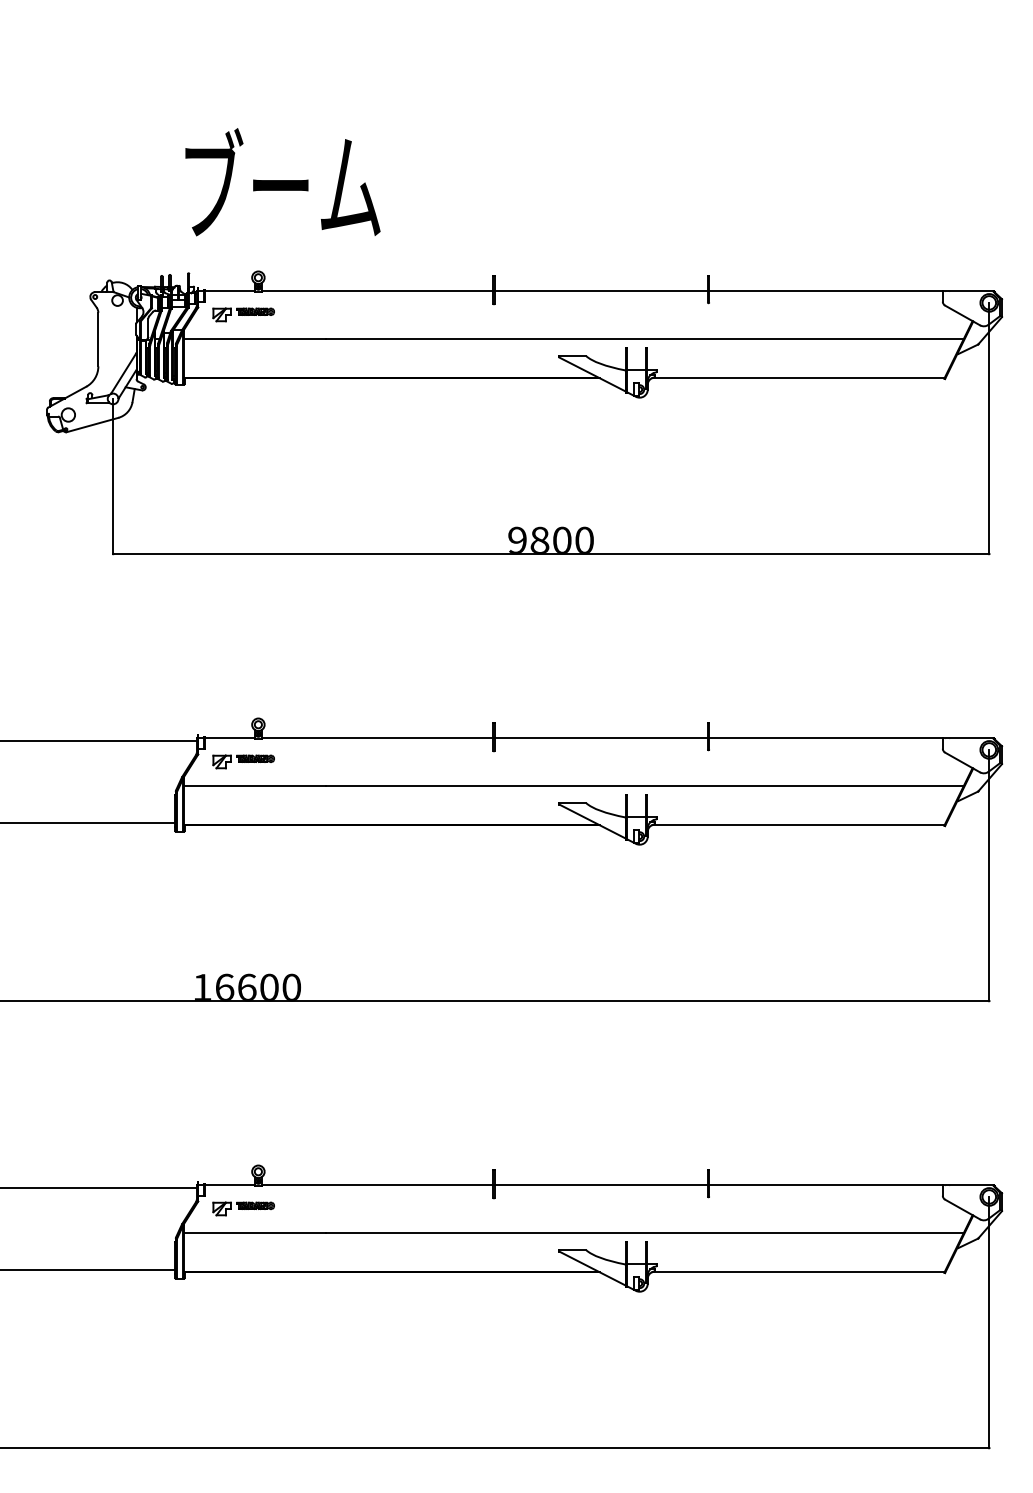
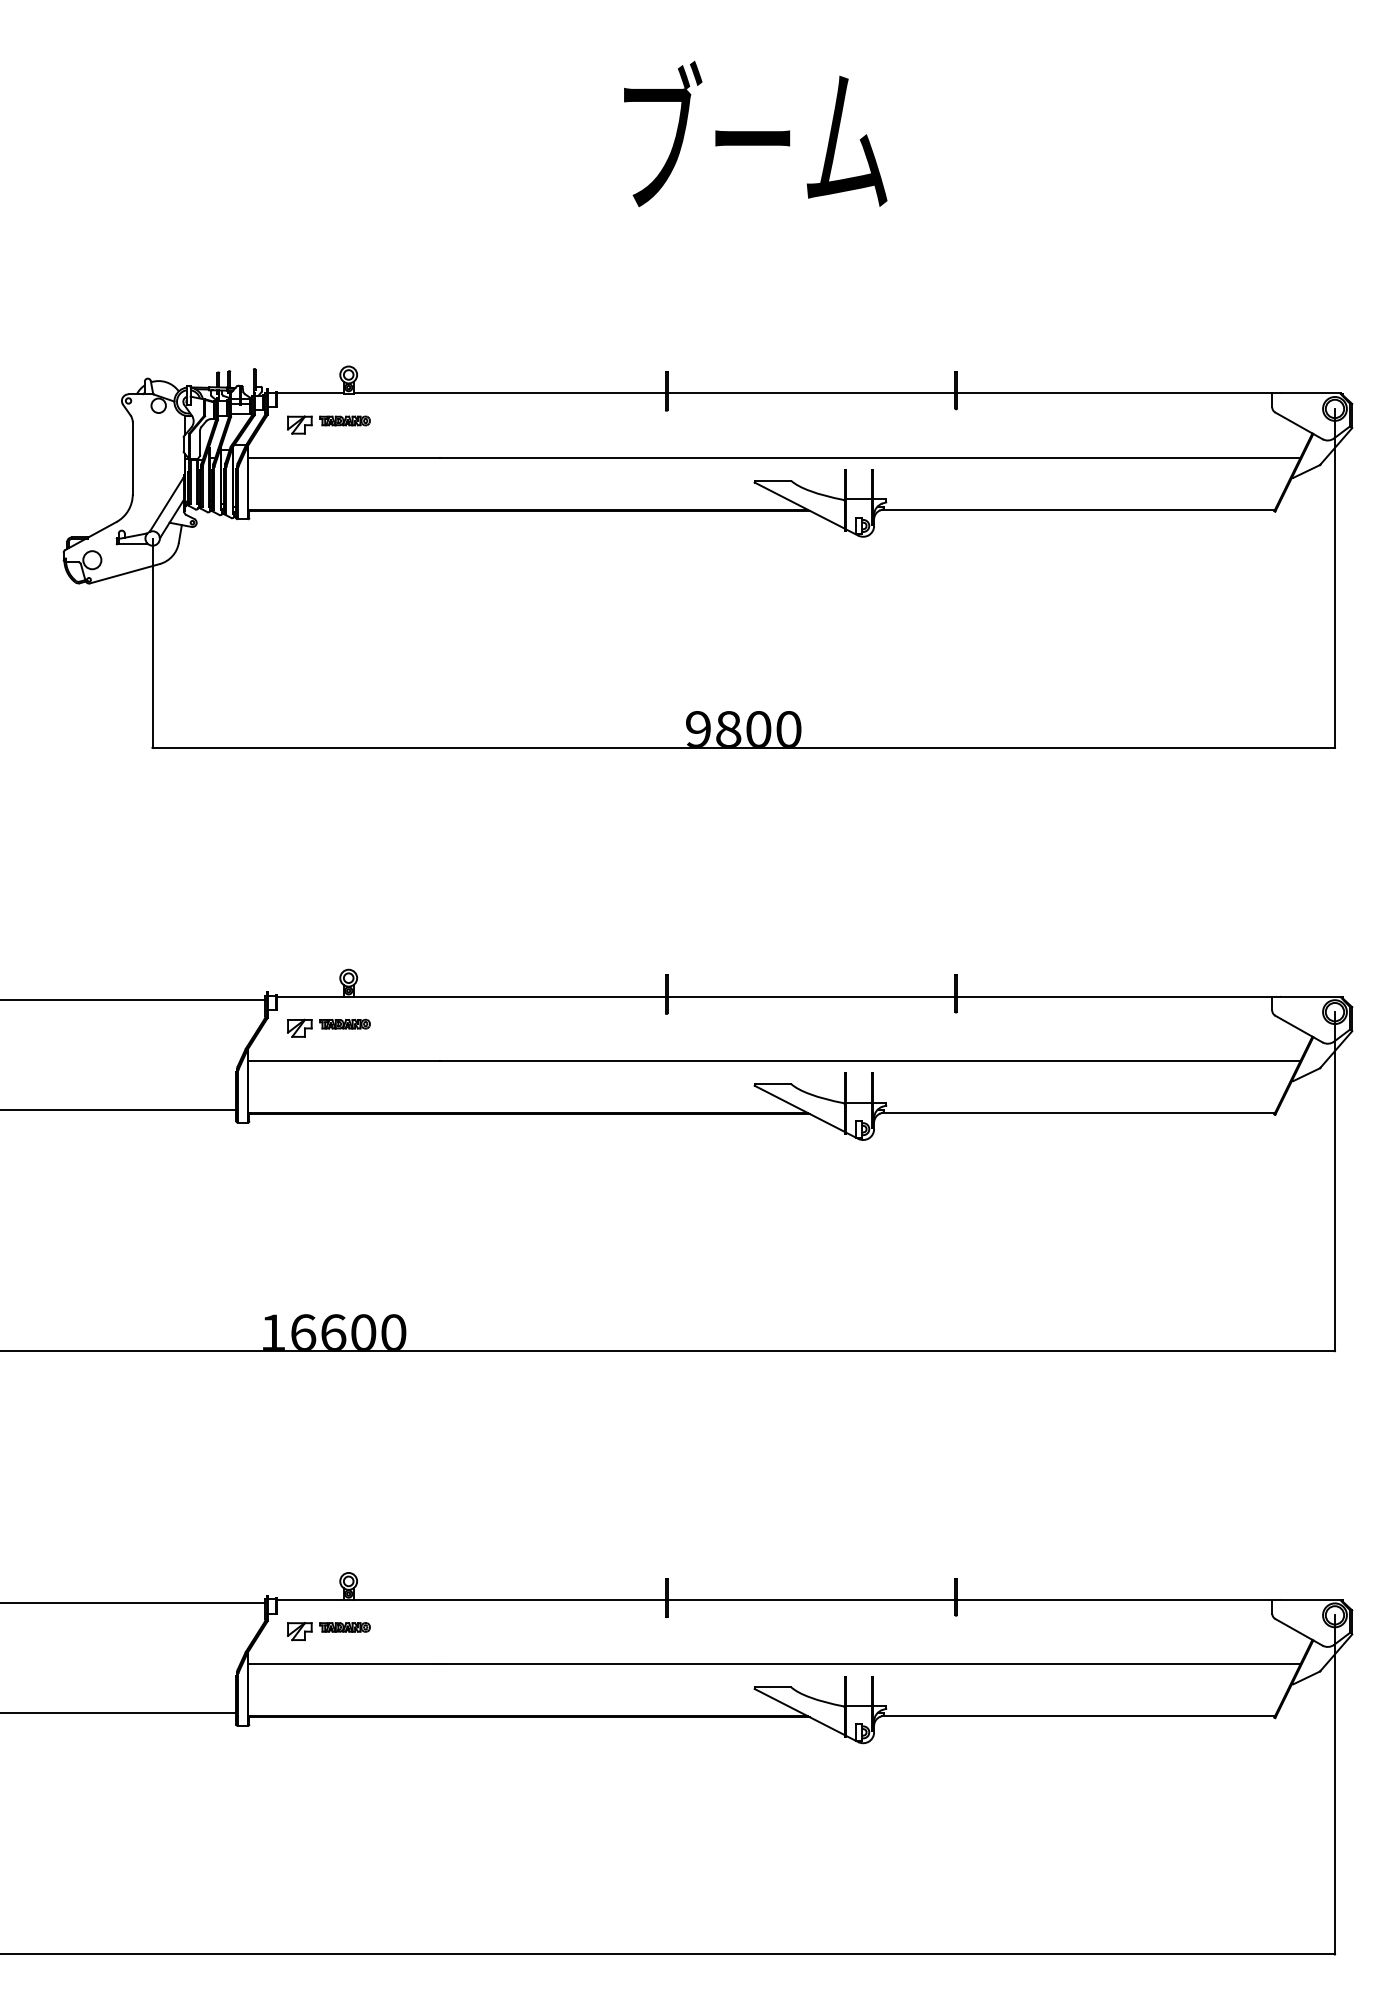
text: (282, 182) -> (755, 134), moved

